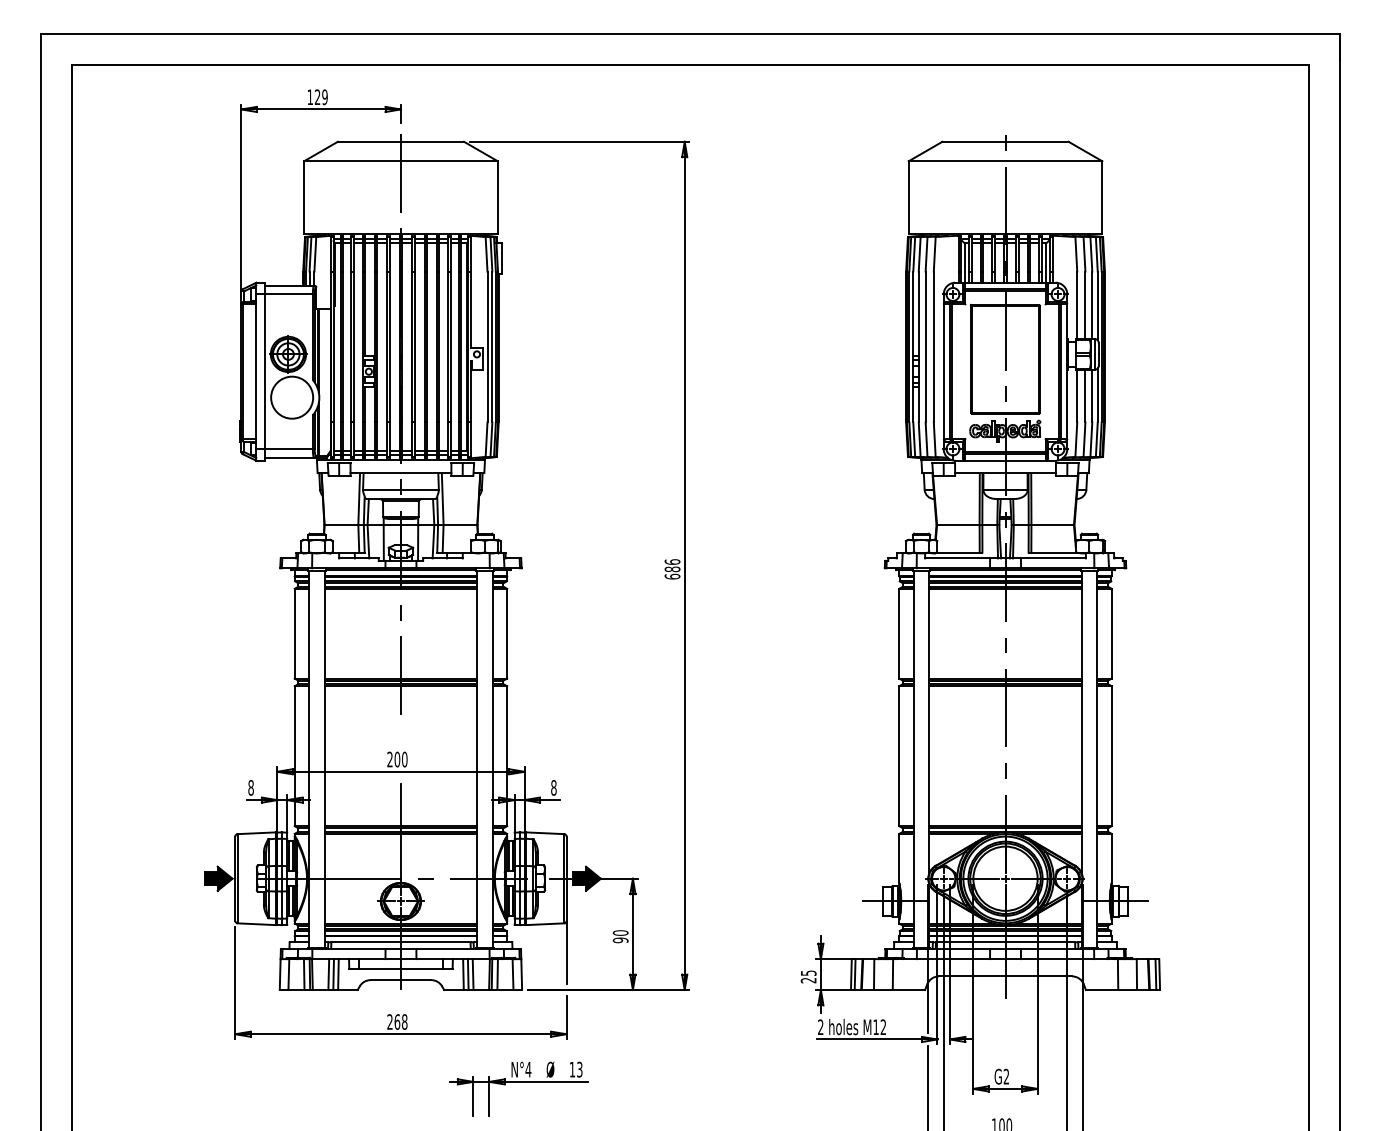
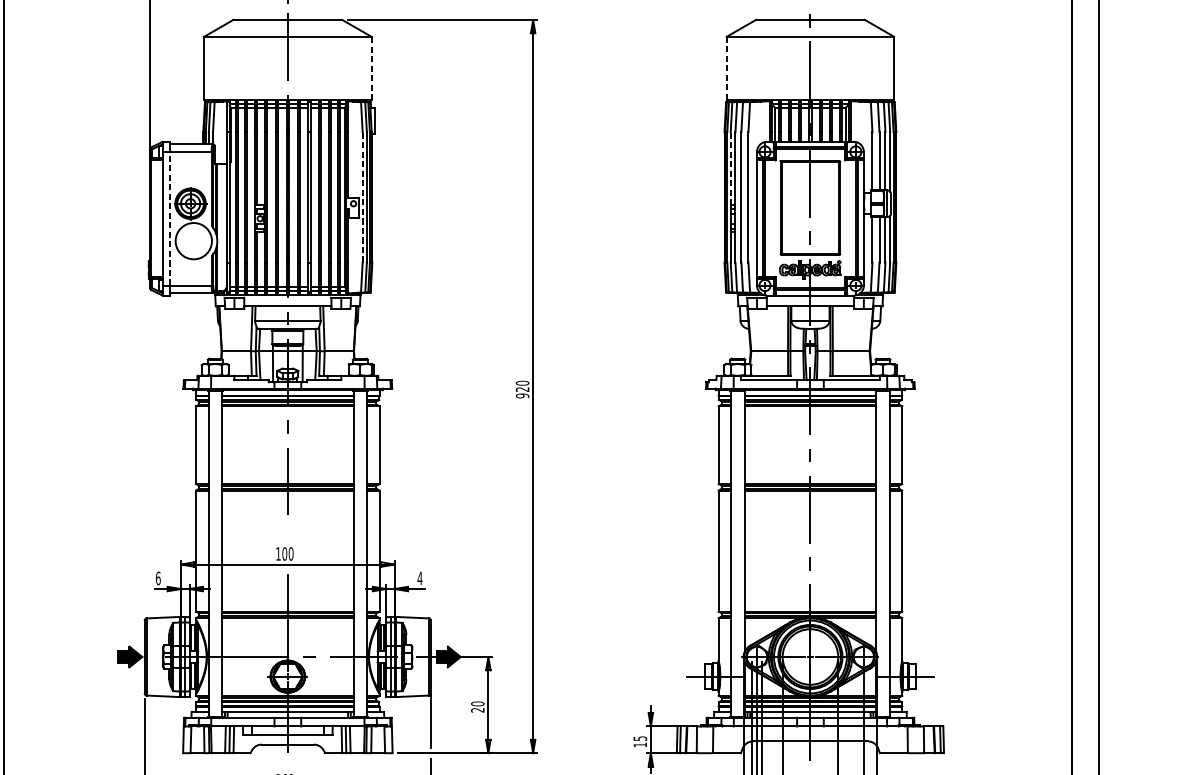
line: (497, 197) -> (371, 68), solid -> dashed
line: (908, 197) -> (726, 68), solid -> dashed
line: (913, 313) -> (730, 168), solid -> dashed
line: (487, 346) -> (362, 196), solid -> dashed
line: (264, 371) -> (169, 218), solid -> dashed
text: (672, 569) -> (522, 389), 686 -> 920
text: (389, 759) -> (277, 553), 200 -> 100
text: (250, 787) -> (157, 578), 8 -> 6
text: (553, 787) -> (419, 578), 8 -> 4
text: (620, 940) -> (477, 710), 90 -> 20
text: (808, 980) -> (640, 744), 25 -> 15

